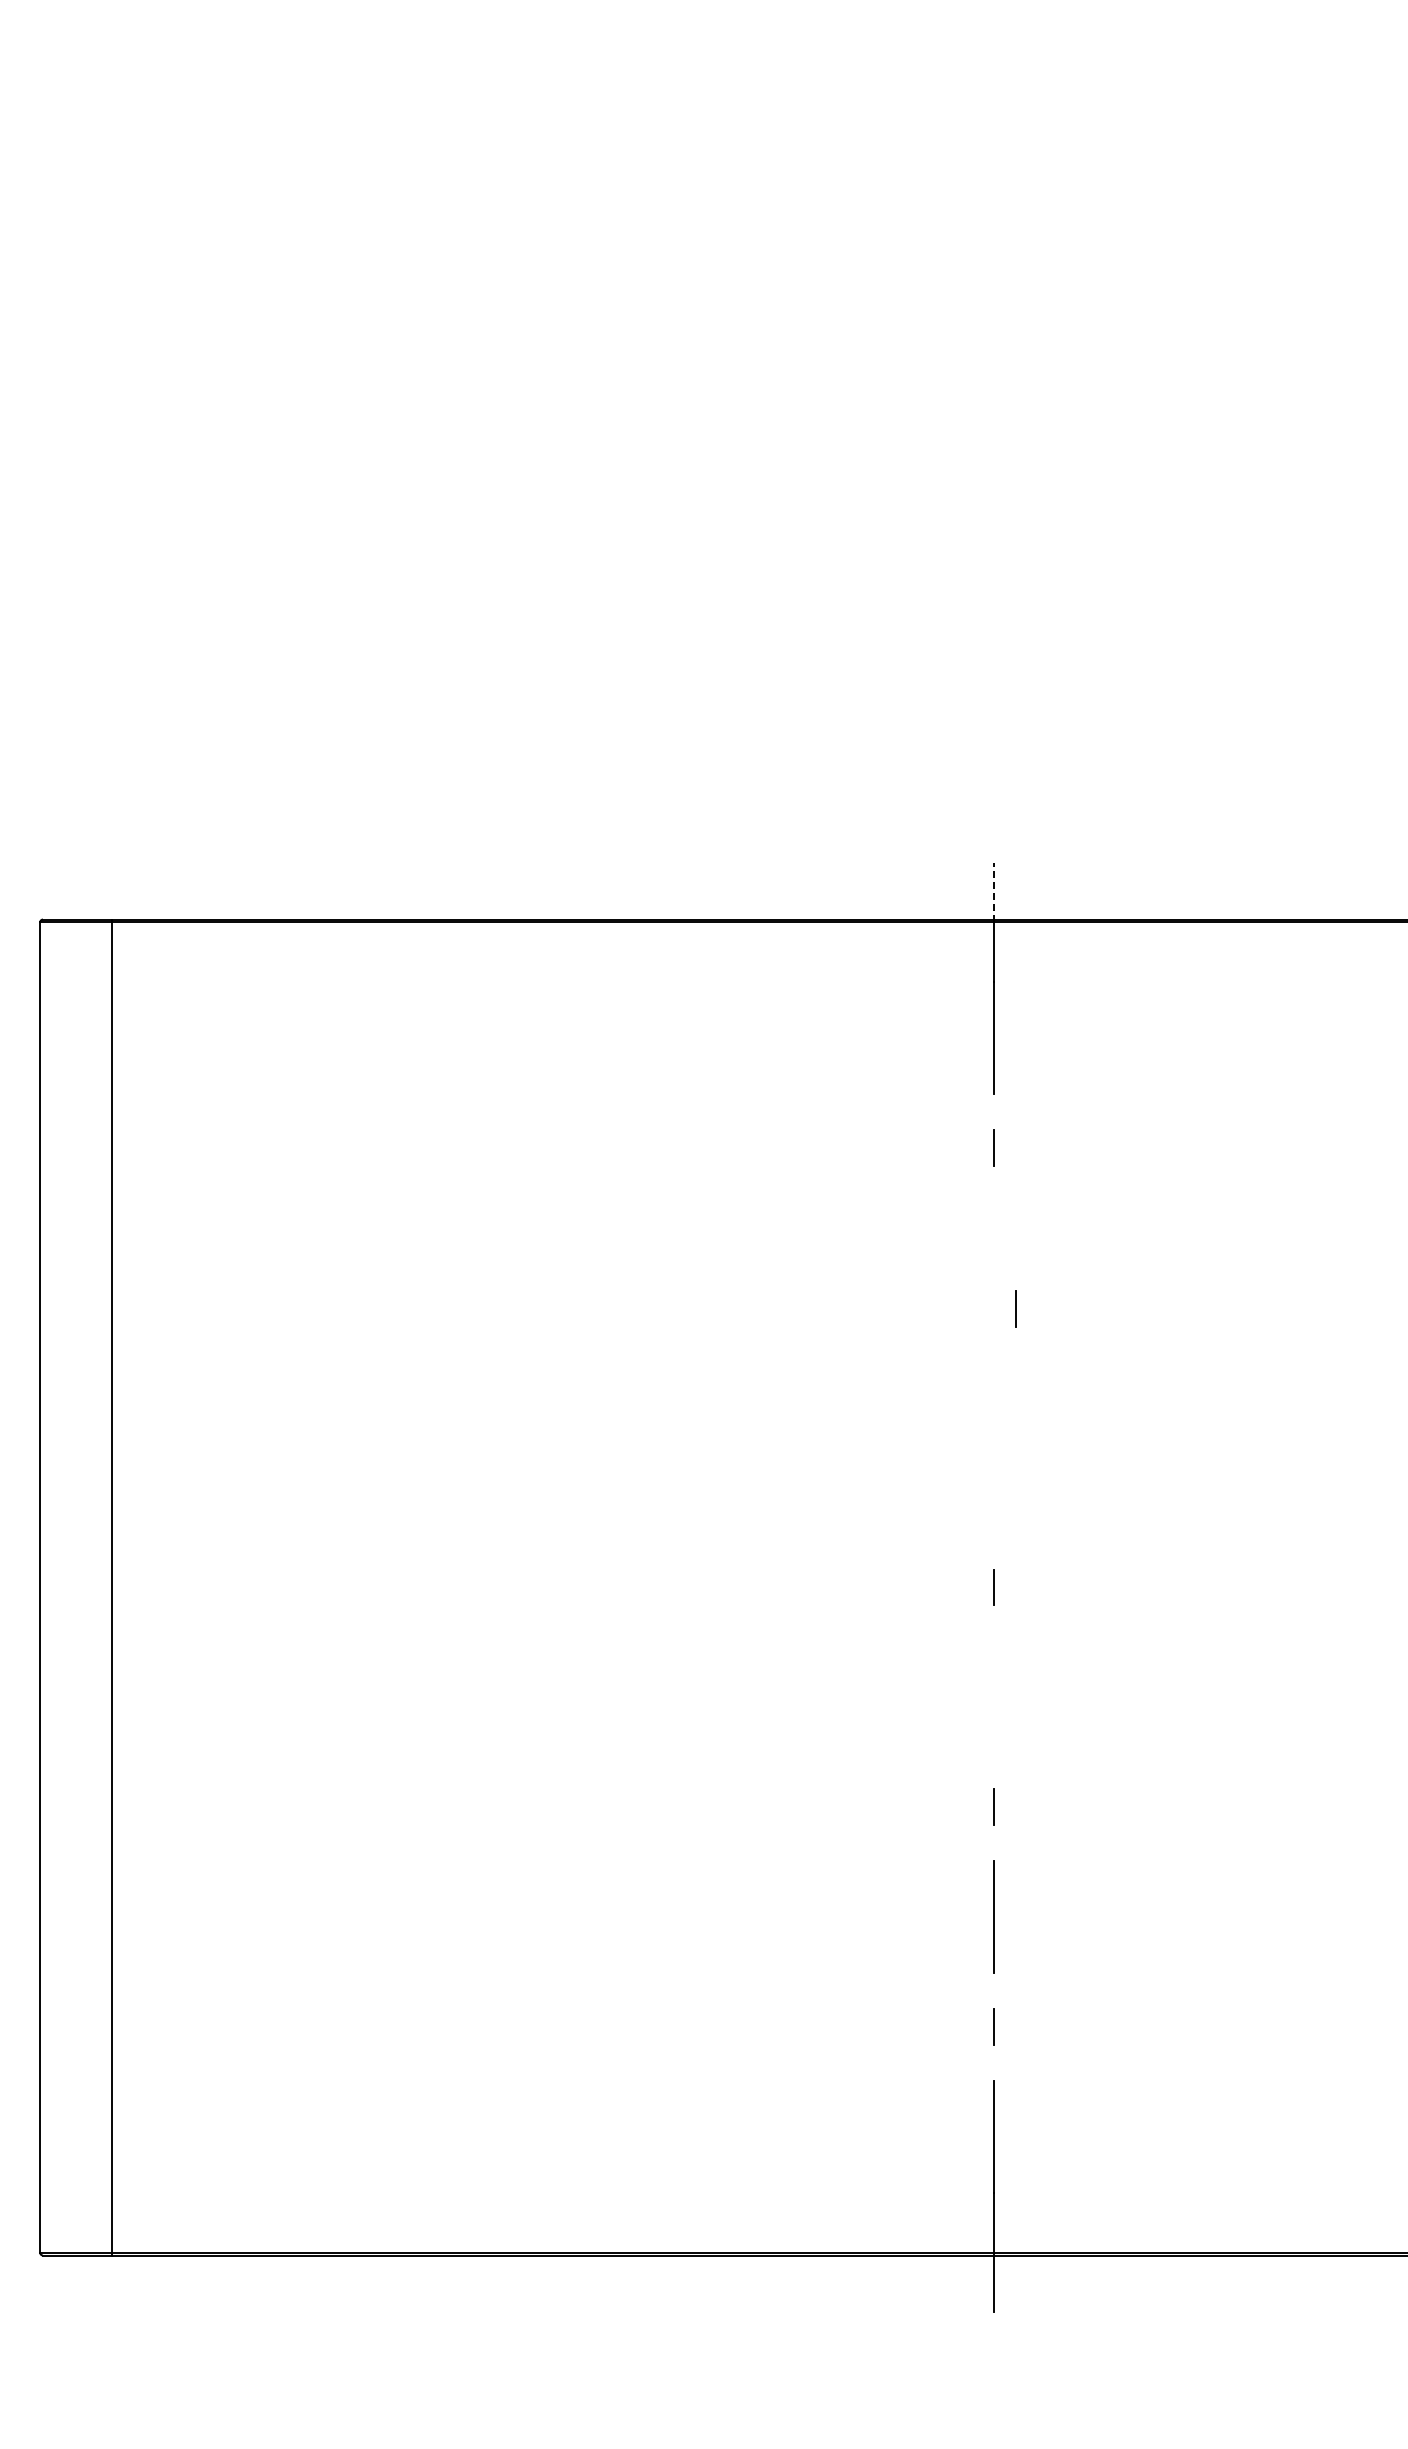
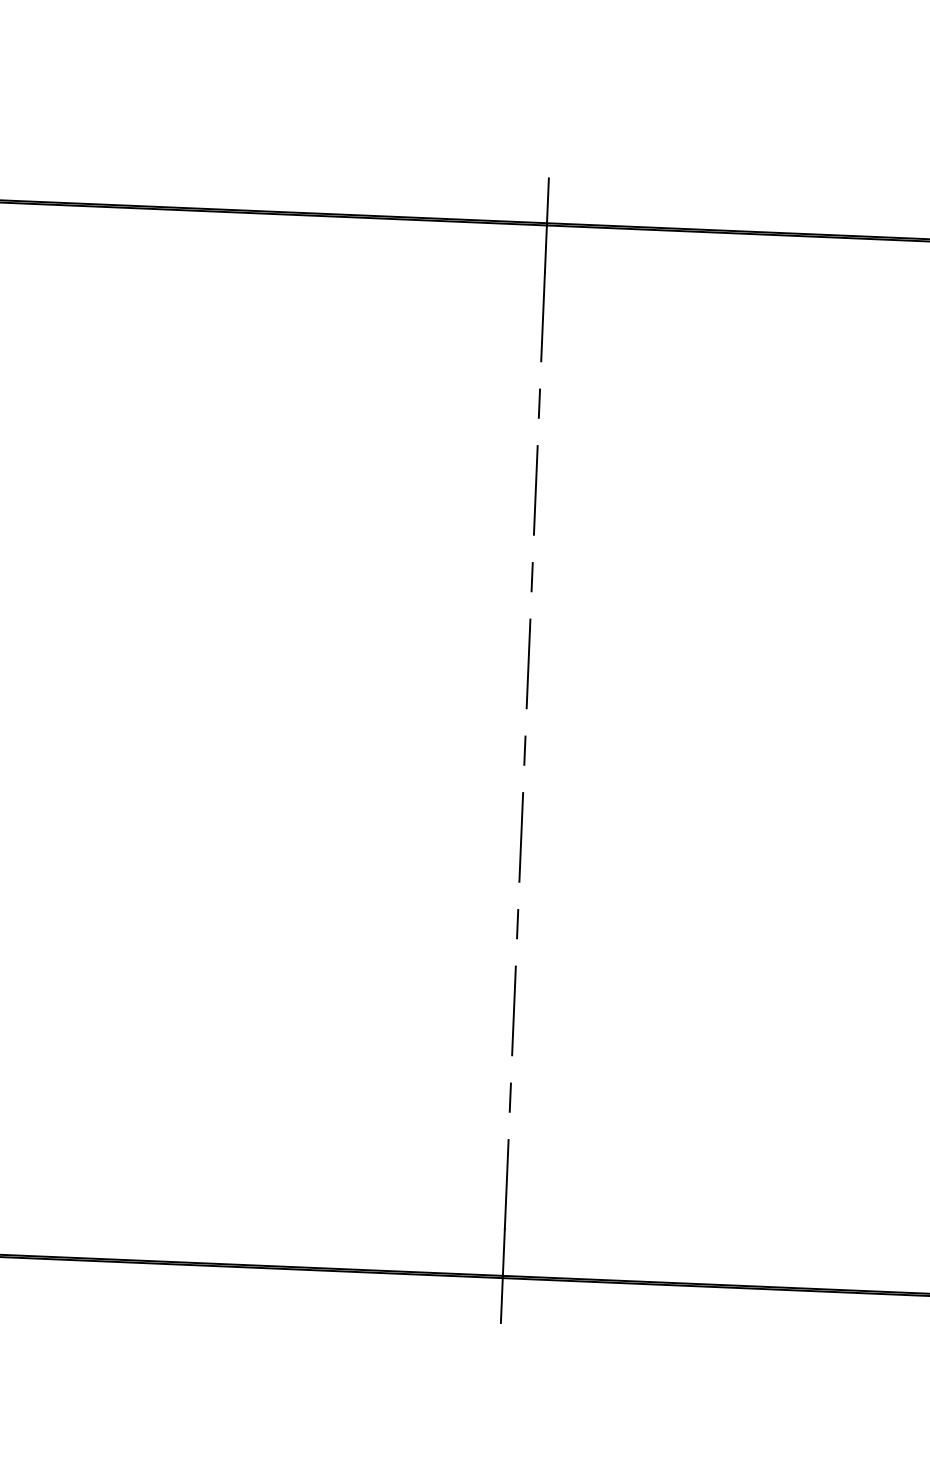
line: (994, 892) -> (547, 201), dashed -> solid
line: (994, 1257) -> (535, 490), added
line: (1015, 1308) -> (531, 576), moved
line: (994, 1477) -> (528, 663), added
line: (994, 1697) -> (521, 837), added

